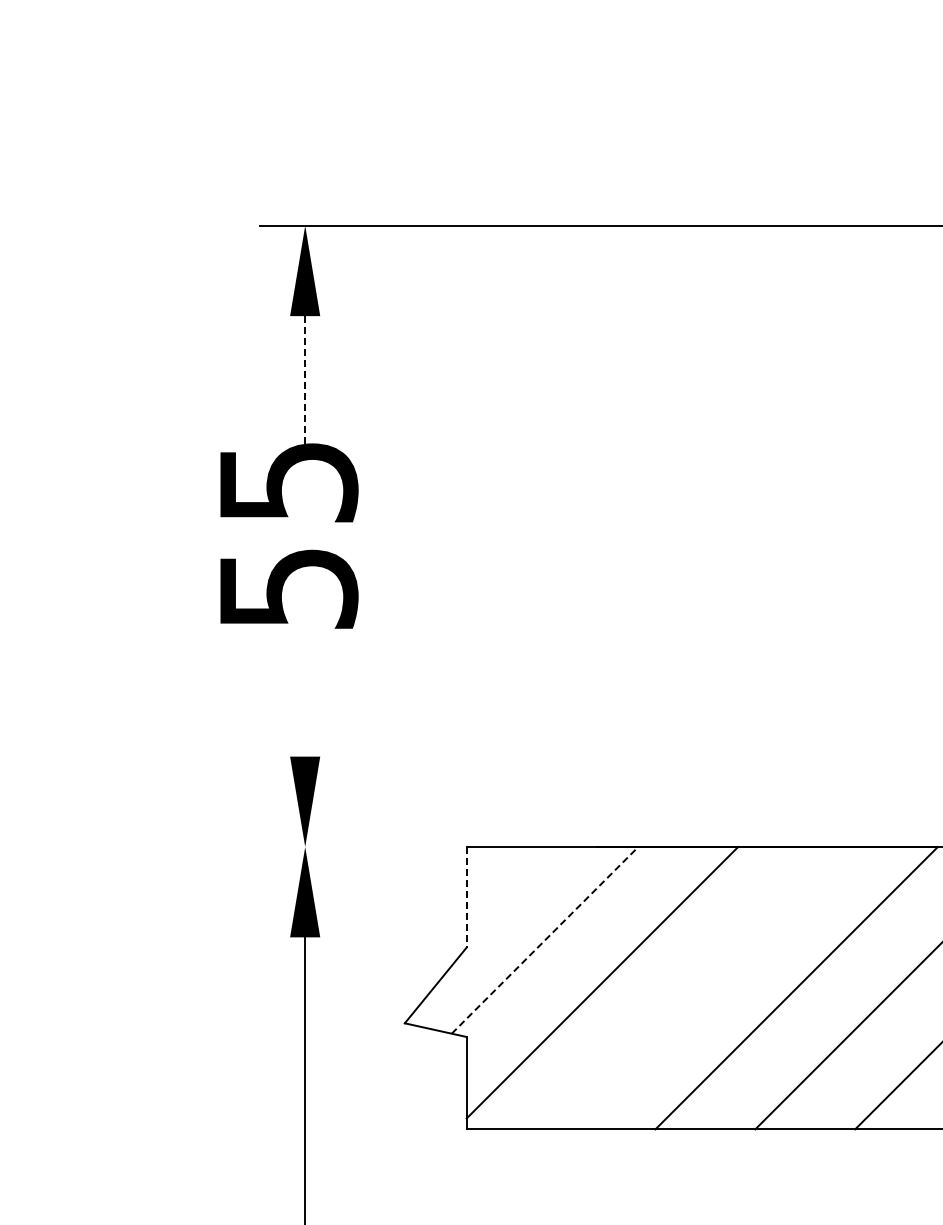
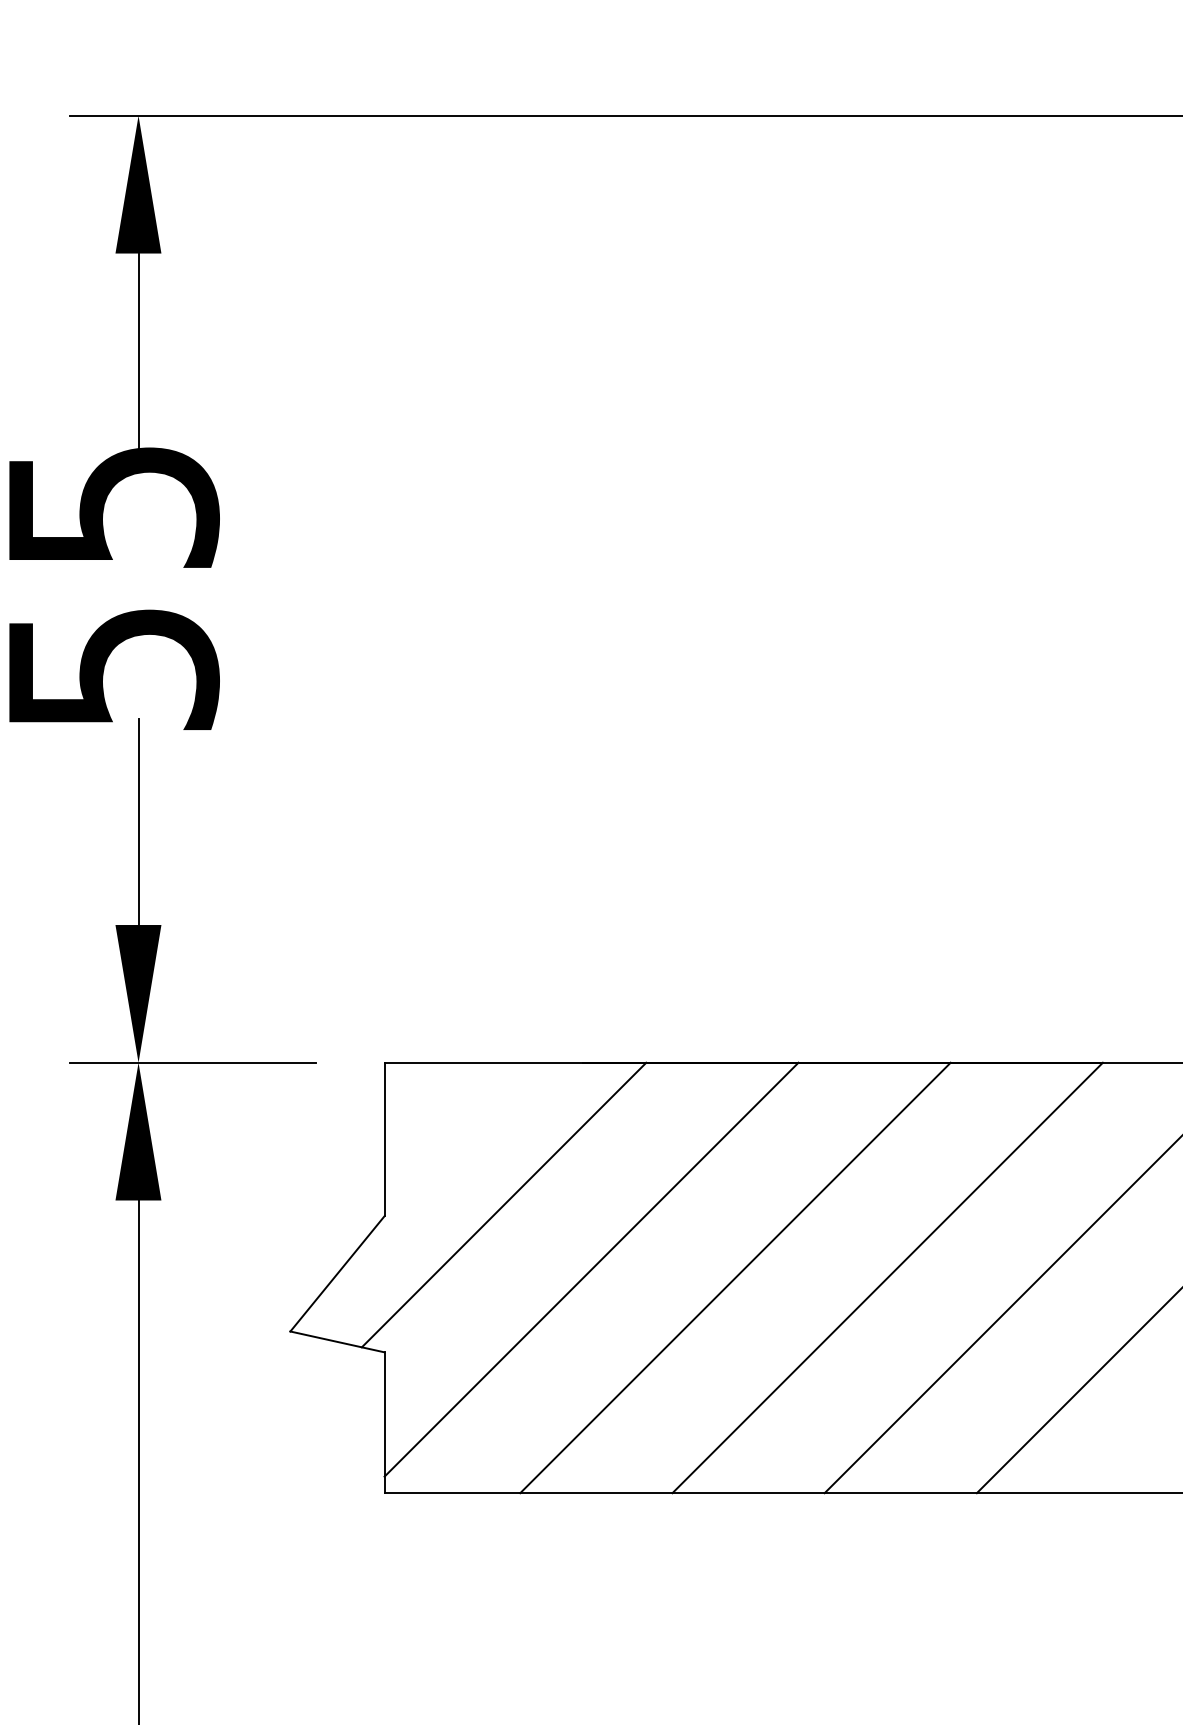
line: (305, 382) -> (138, 354), dashed -> solid
line: (305, 688) -> (138, 821), added
line: (340, 847) -> (192, 1063), added
line: (466, 897) -> (384, 1139), dashed -> solid
line: (545, 940) -> (504, 1205), dashed -> solid
line: (696, 988) -> (734, 1278), added

